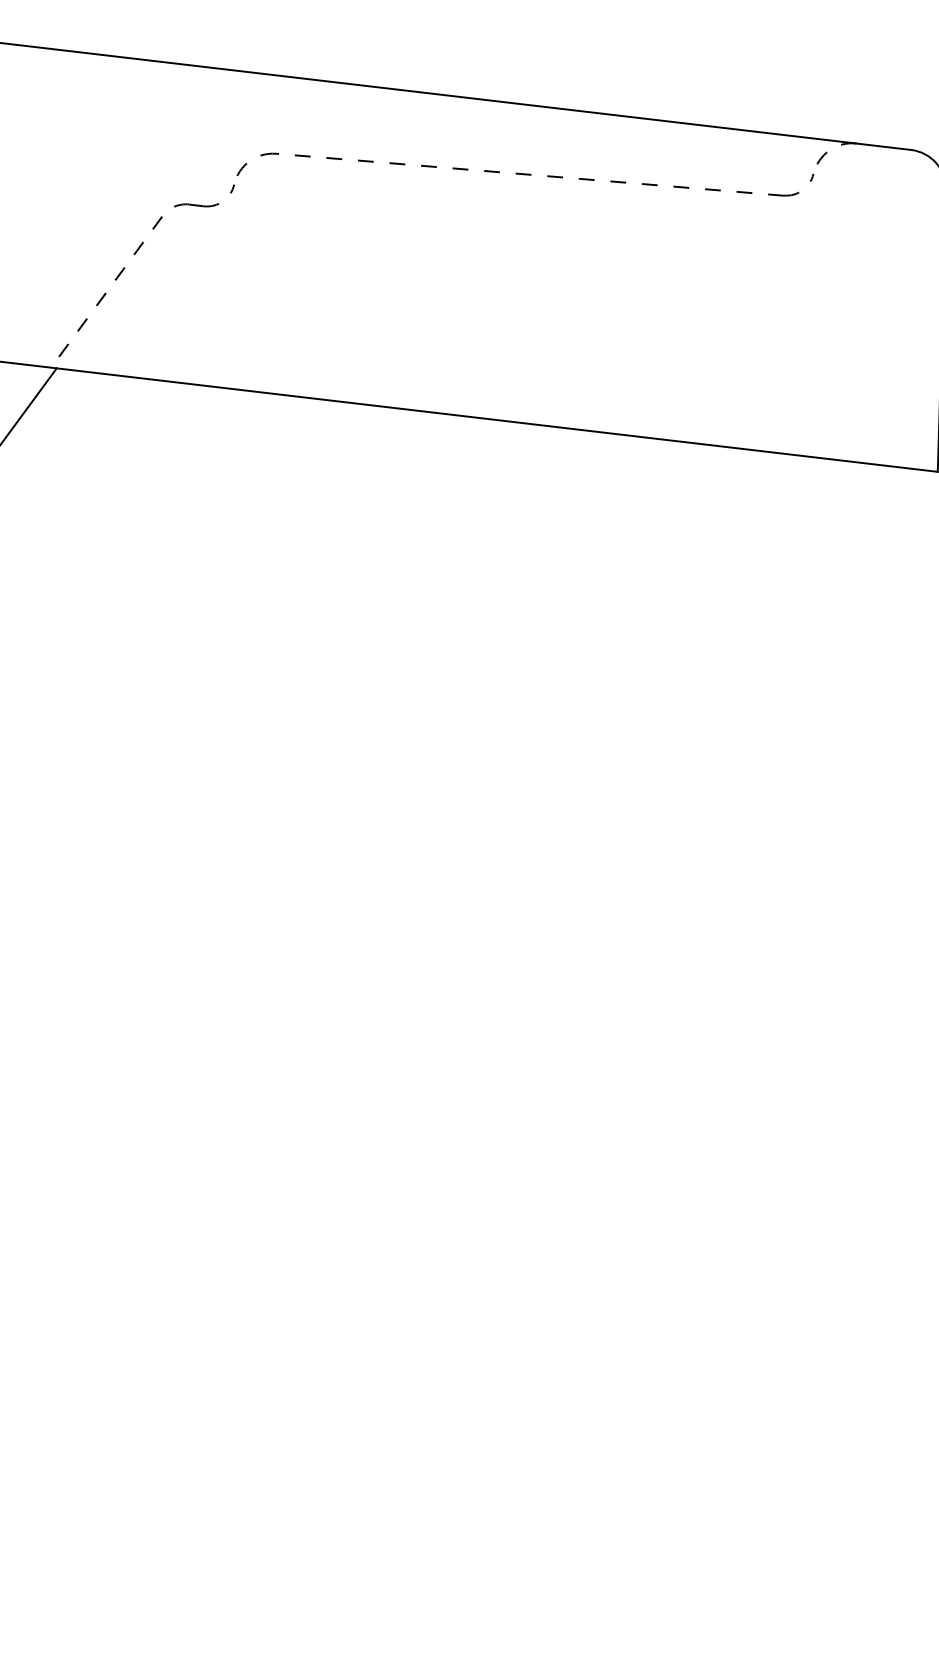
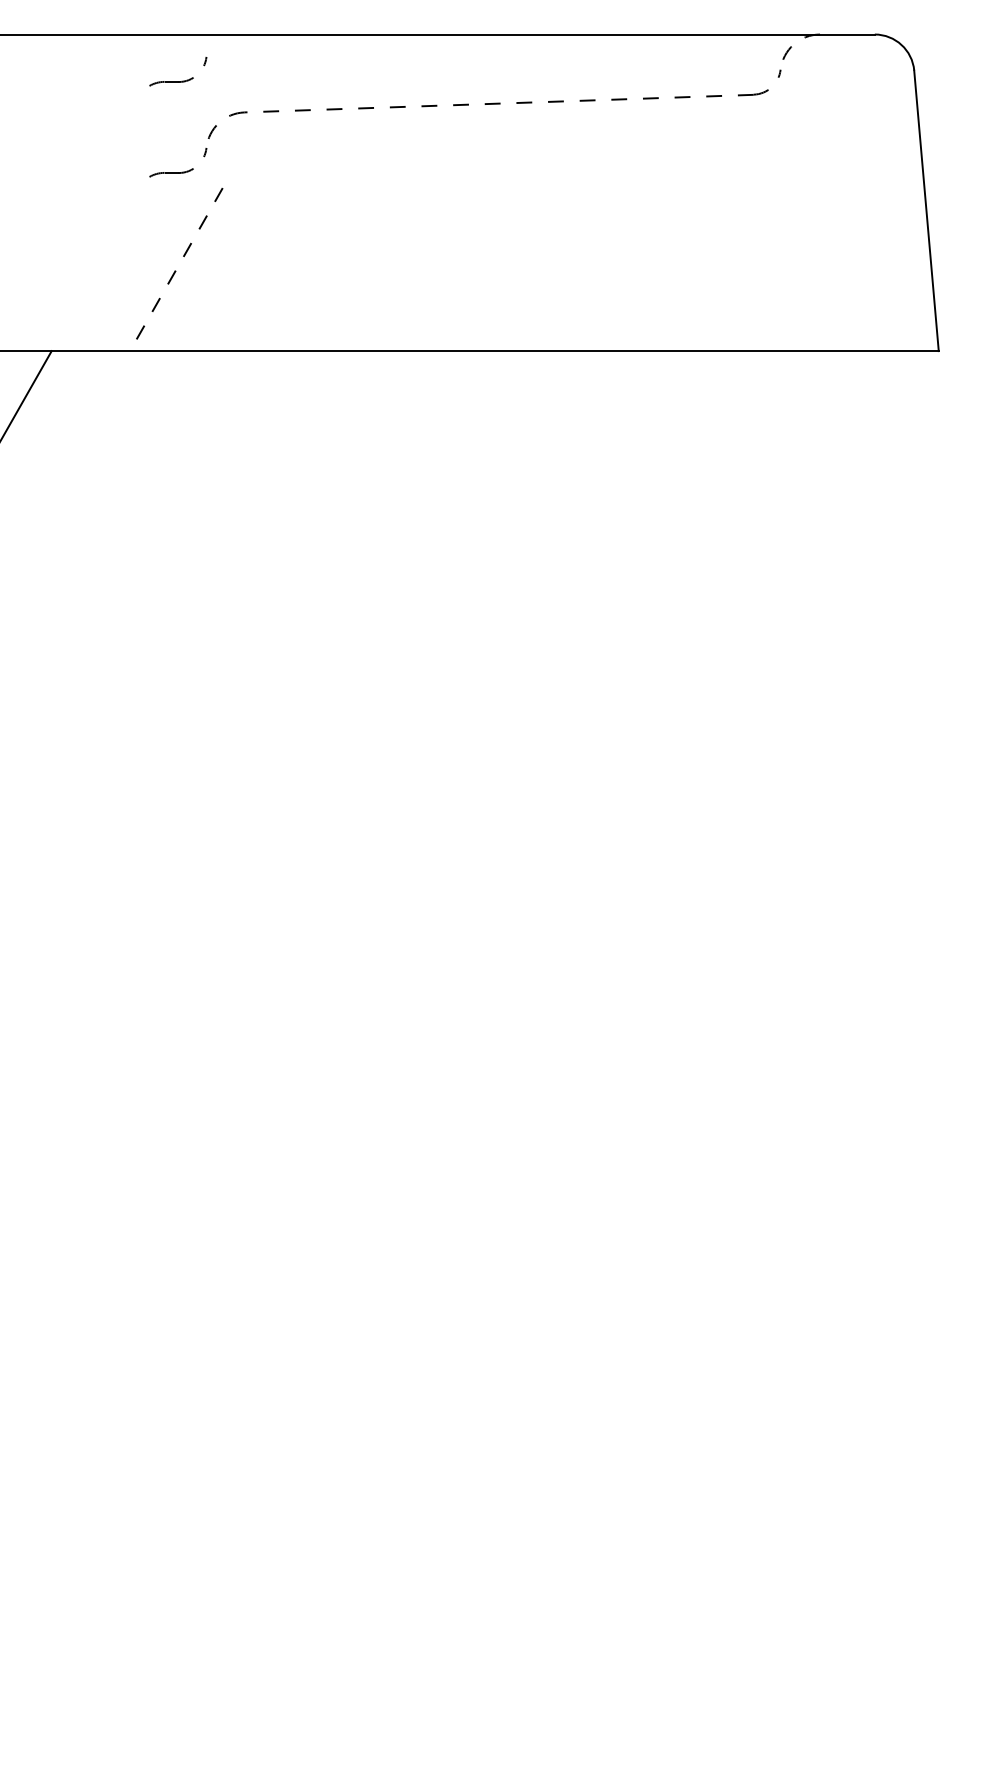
part: (218, 114) -> (182, 80), added
line: (116, 281) -> (184, 257), moved

